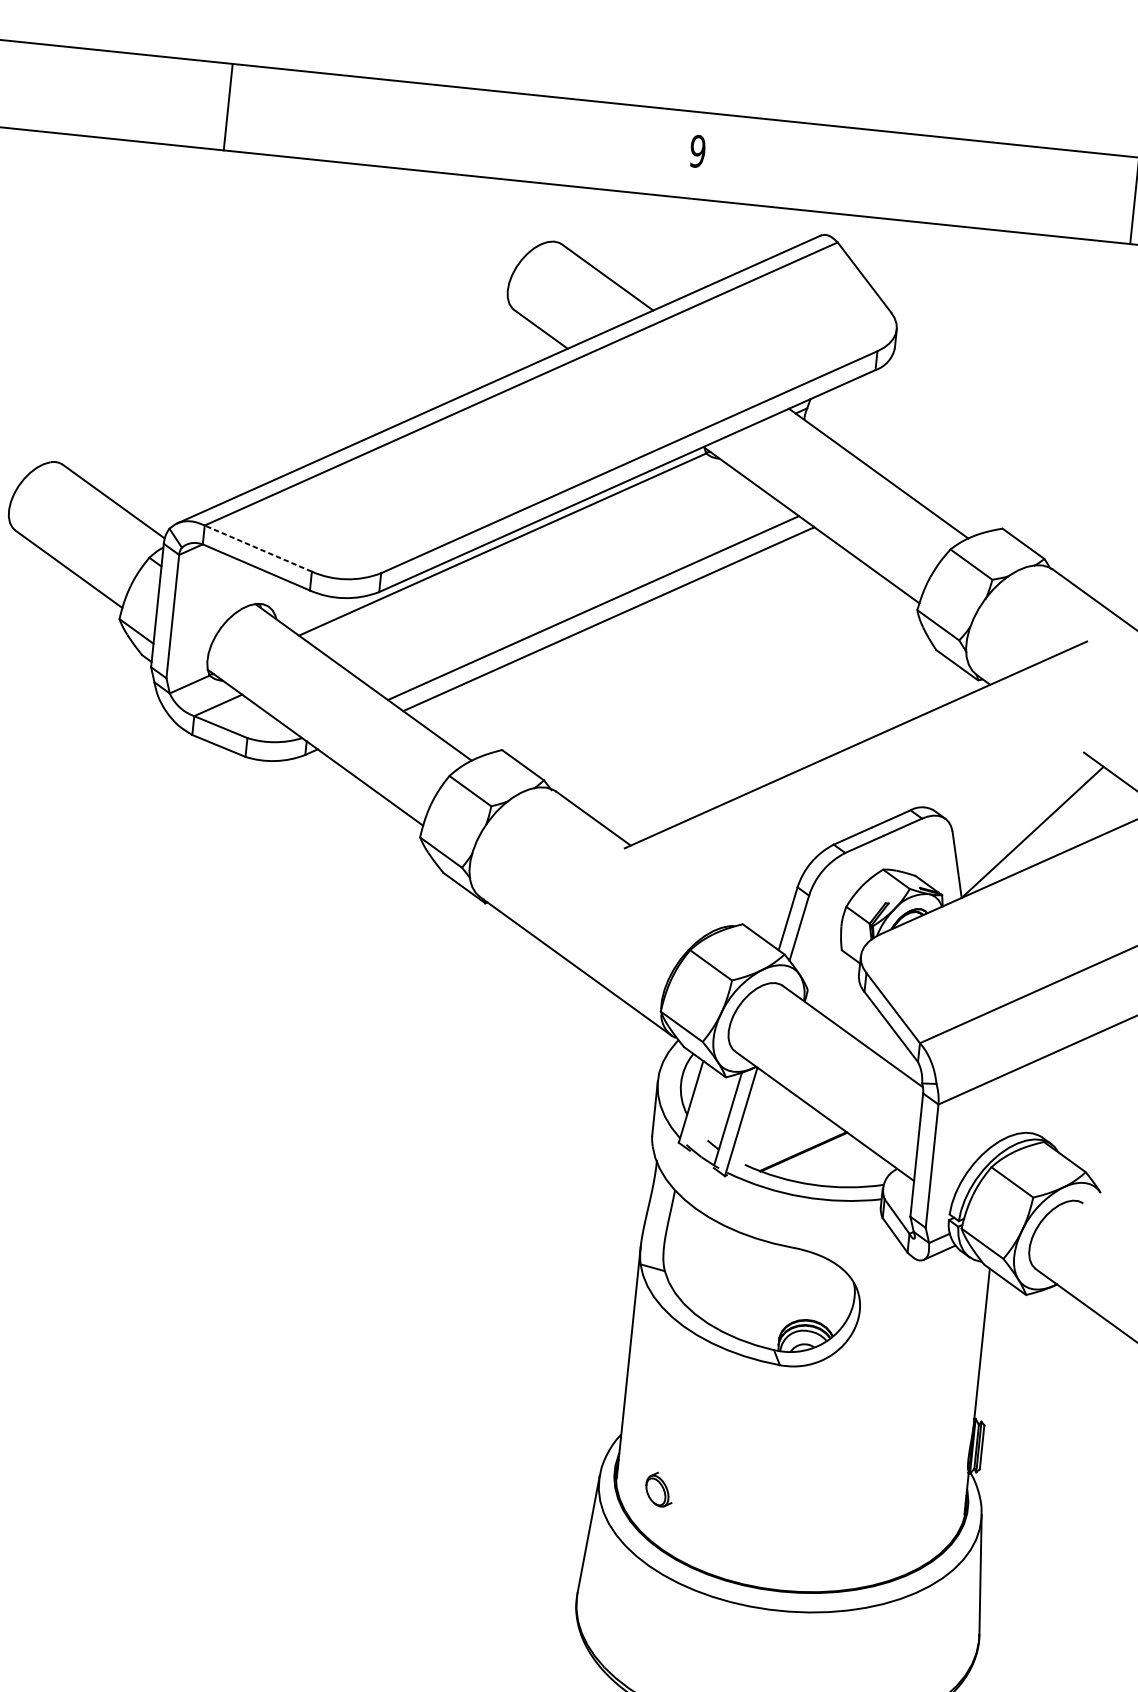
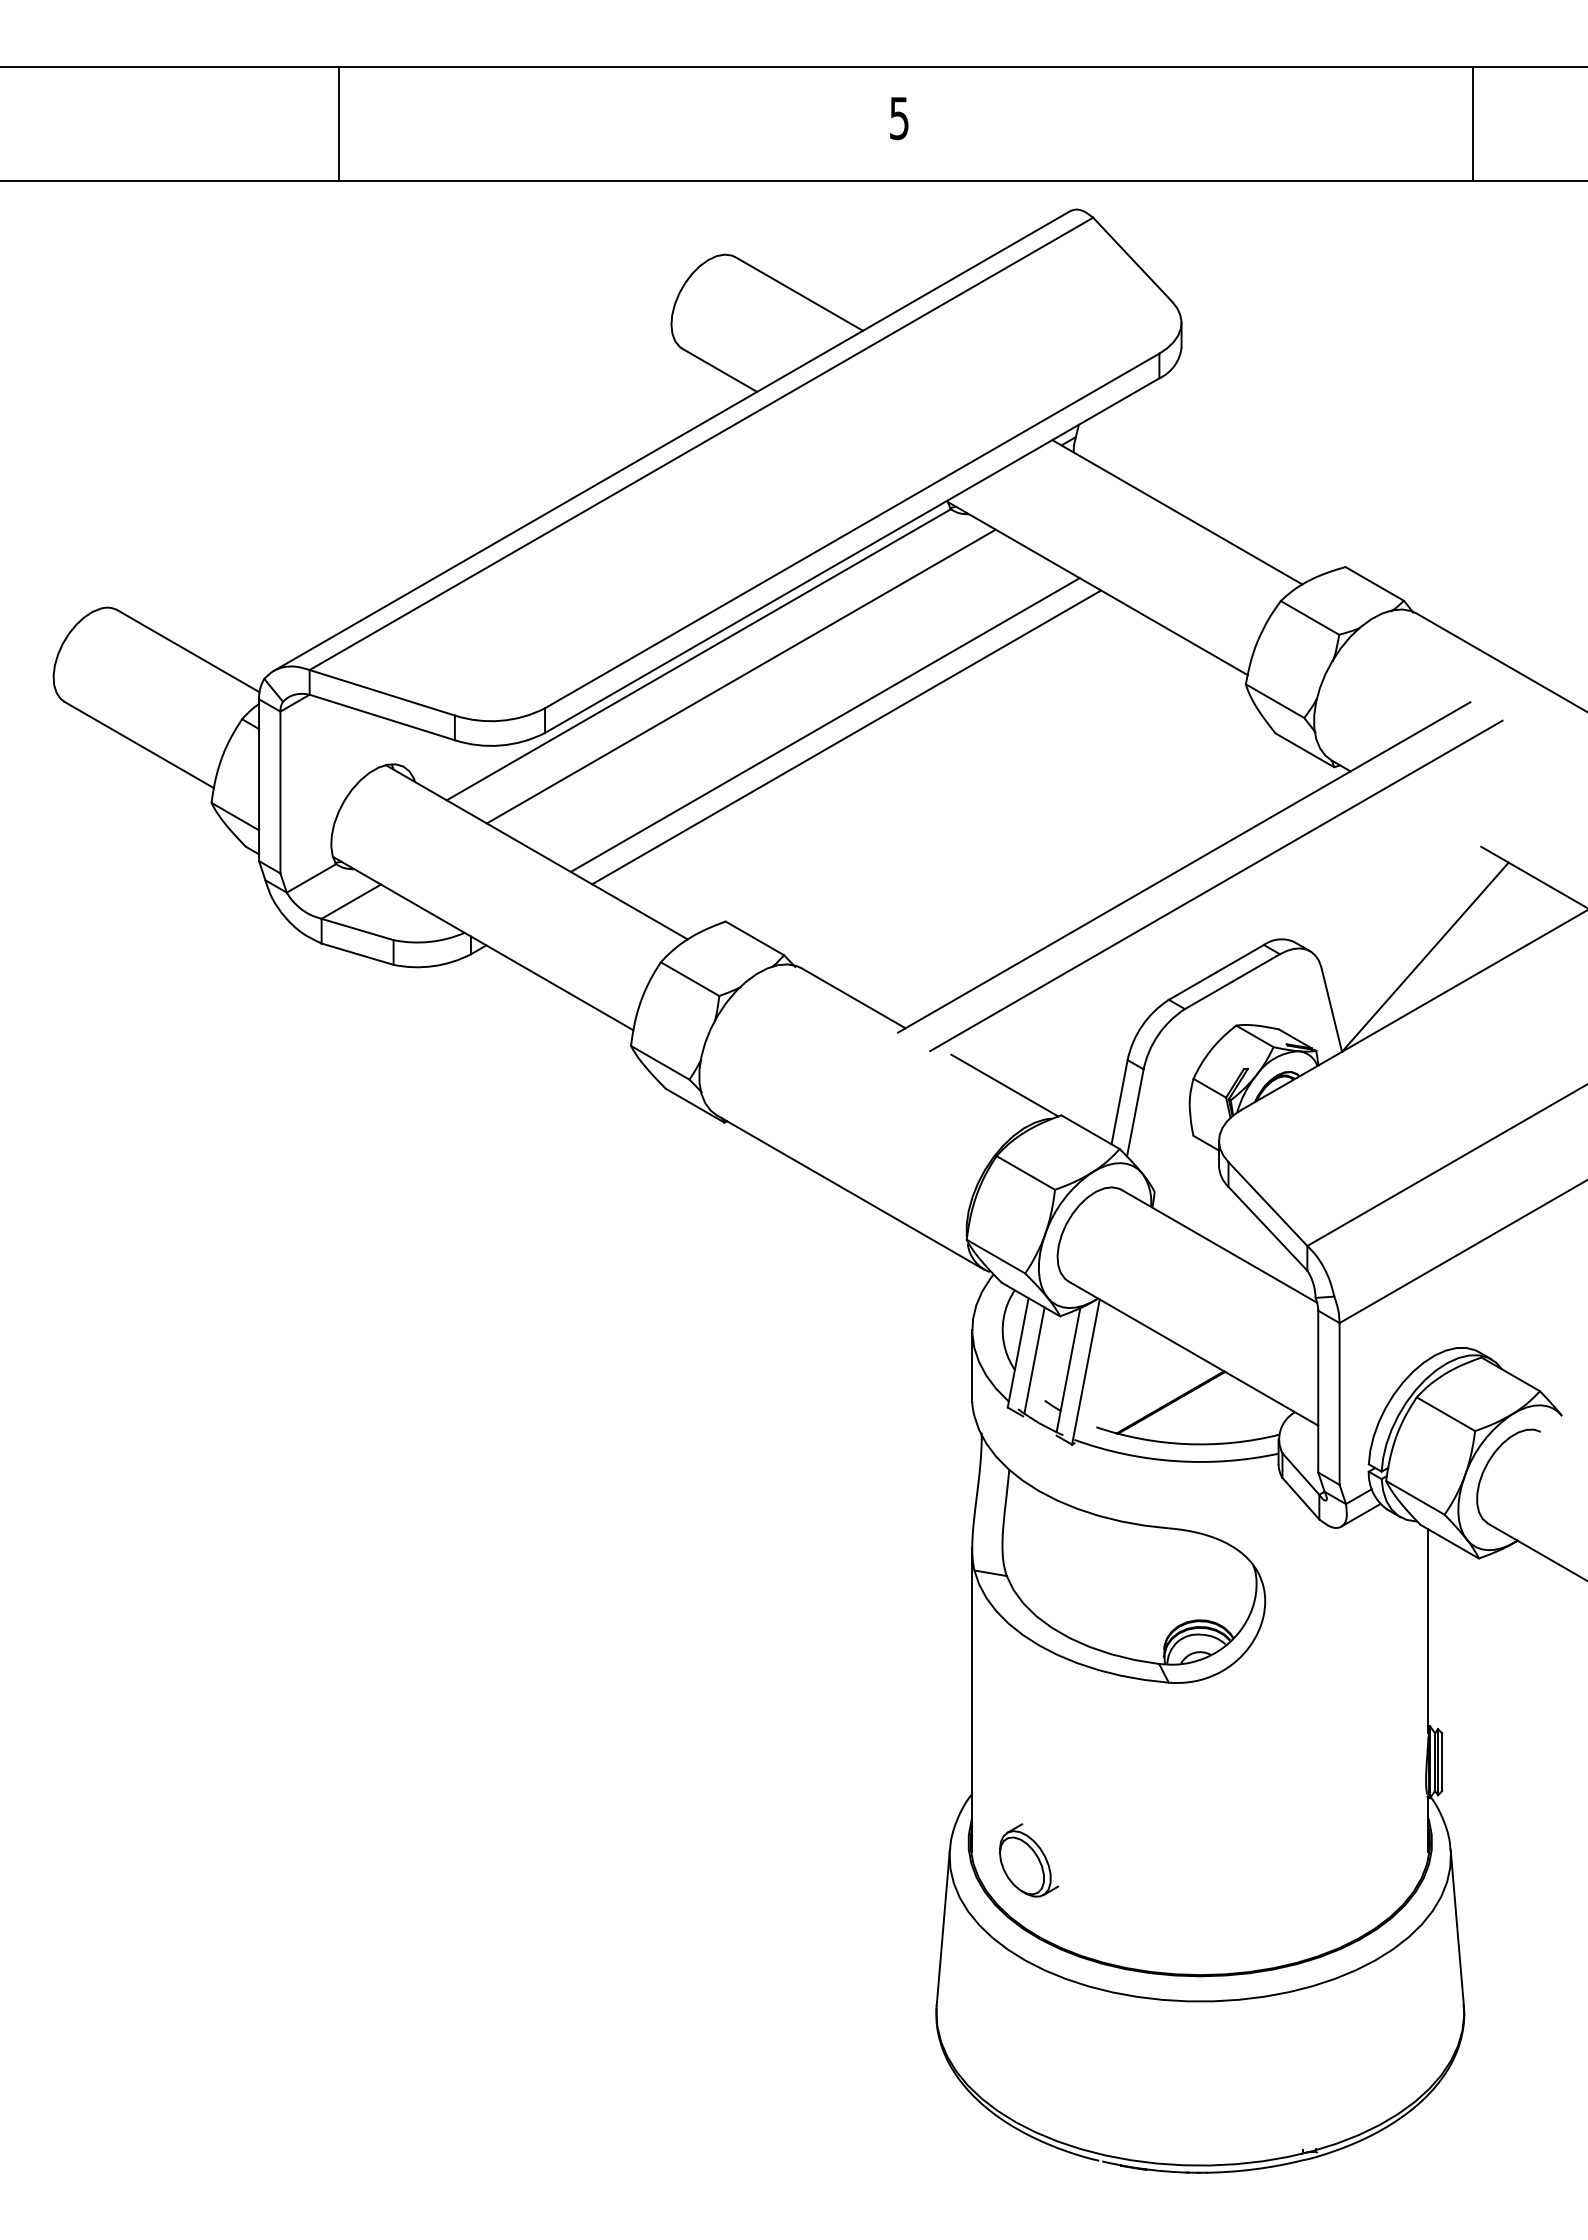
line: (228, 106) -> (339, 123), moved
text: (697, 150) -> (899, 117), 9 -> 5
line: (257, 548) -> (381, 692), dashed -> solid
line: (532, 564) -> (740, 676), added
line: (879, 761) -> (1216, 885), added
line: (701, 897) -> (1004, 1085), added
line: (703, 1108) -> (1034, 1359), added
part: (658, 1489) -> (1028, 1860), size x1.67

